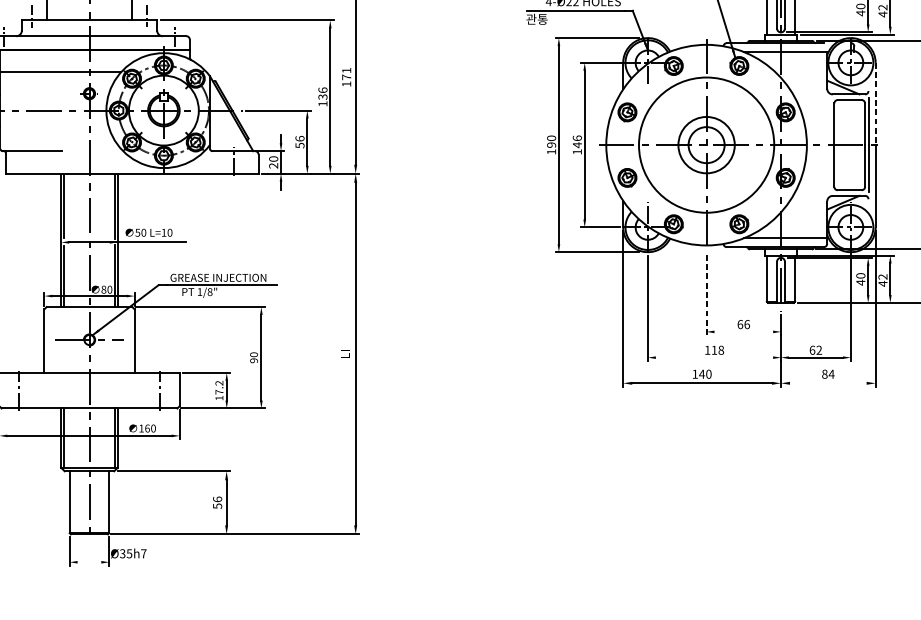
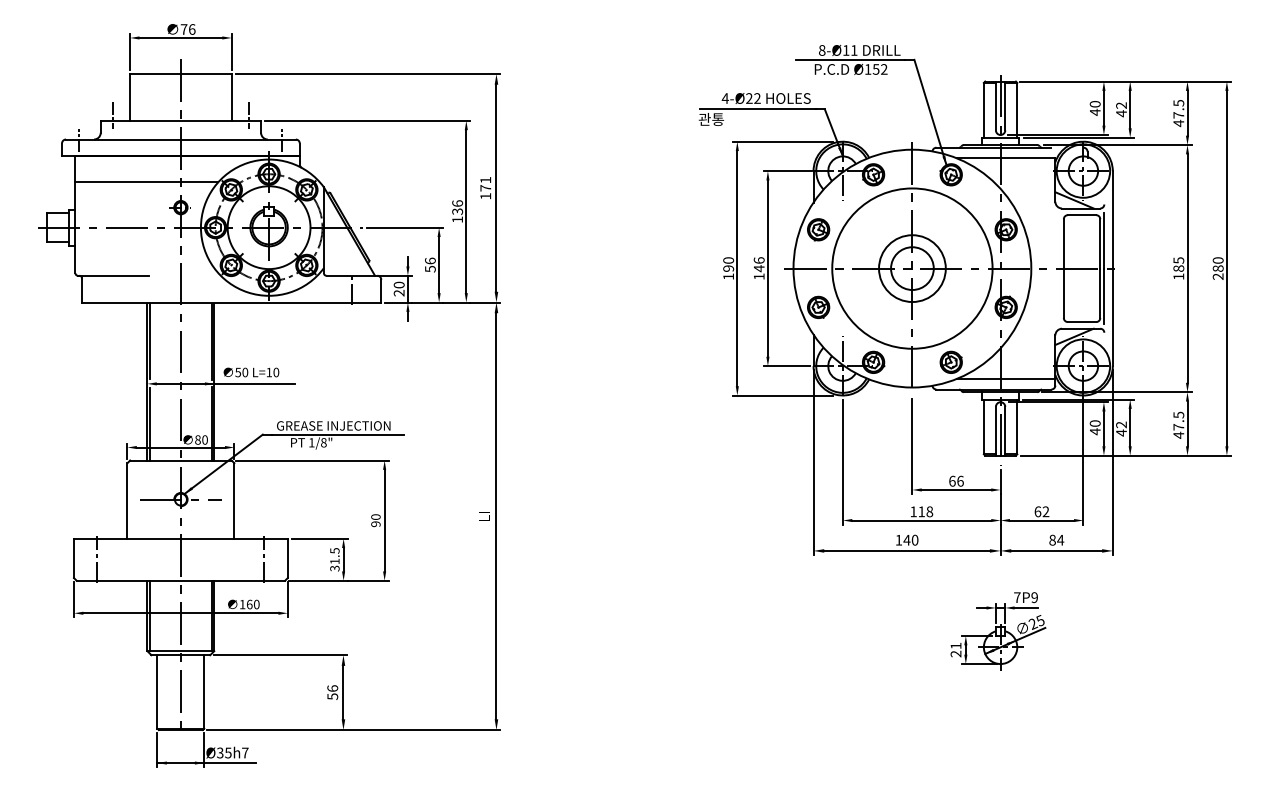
line: (875, 103) -> (1112, 219), dashed -> solid
line: (706, 295) -> (912, 446), dashed -> solid
line: (743, 331) -> (956, 489), added
line: (714, 357) -> (921, 520), added
line: (828, 382) -> (1056, 550), added
text: (219, 390) -> (334, 559), 17.2 -> 31.5
part: (779, 451) -> (998, 631), added
line: (111, 562) -> (206, 763), added

